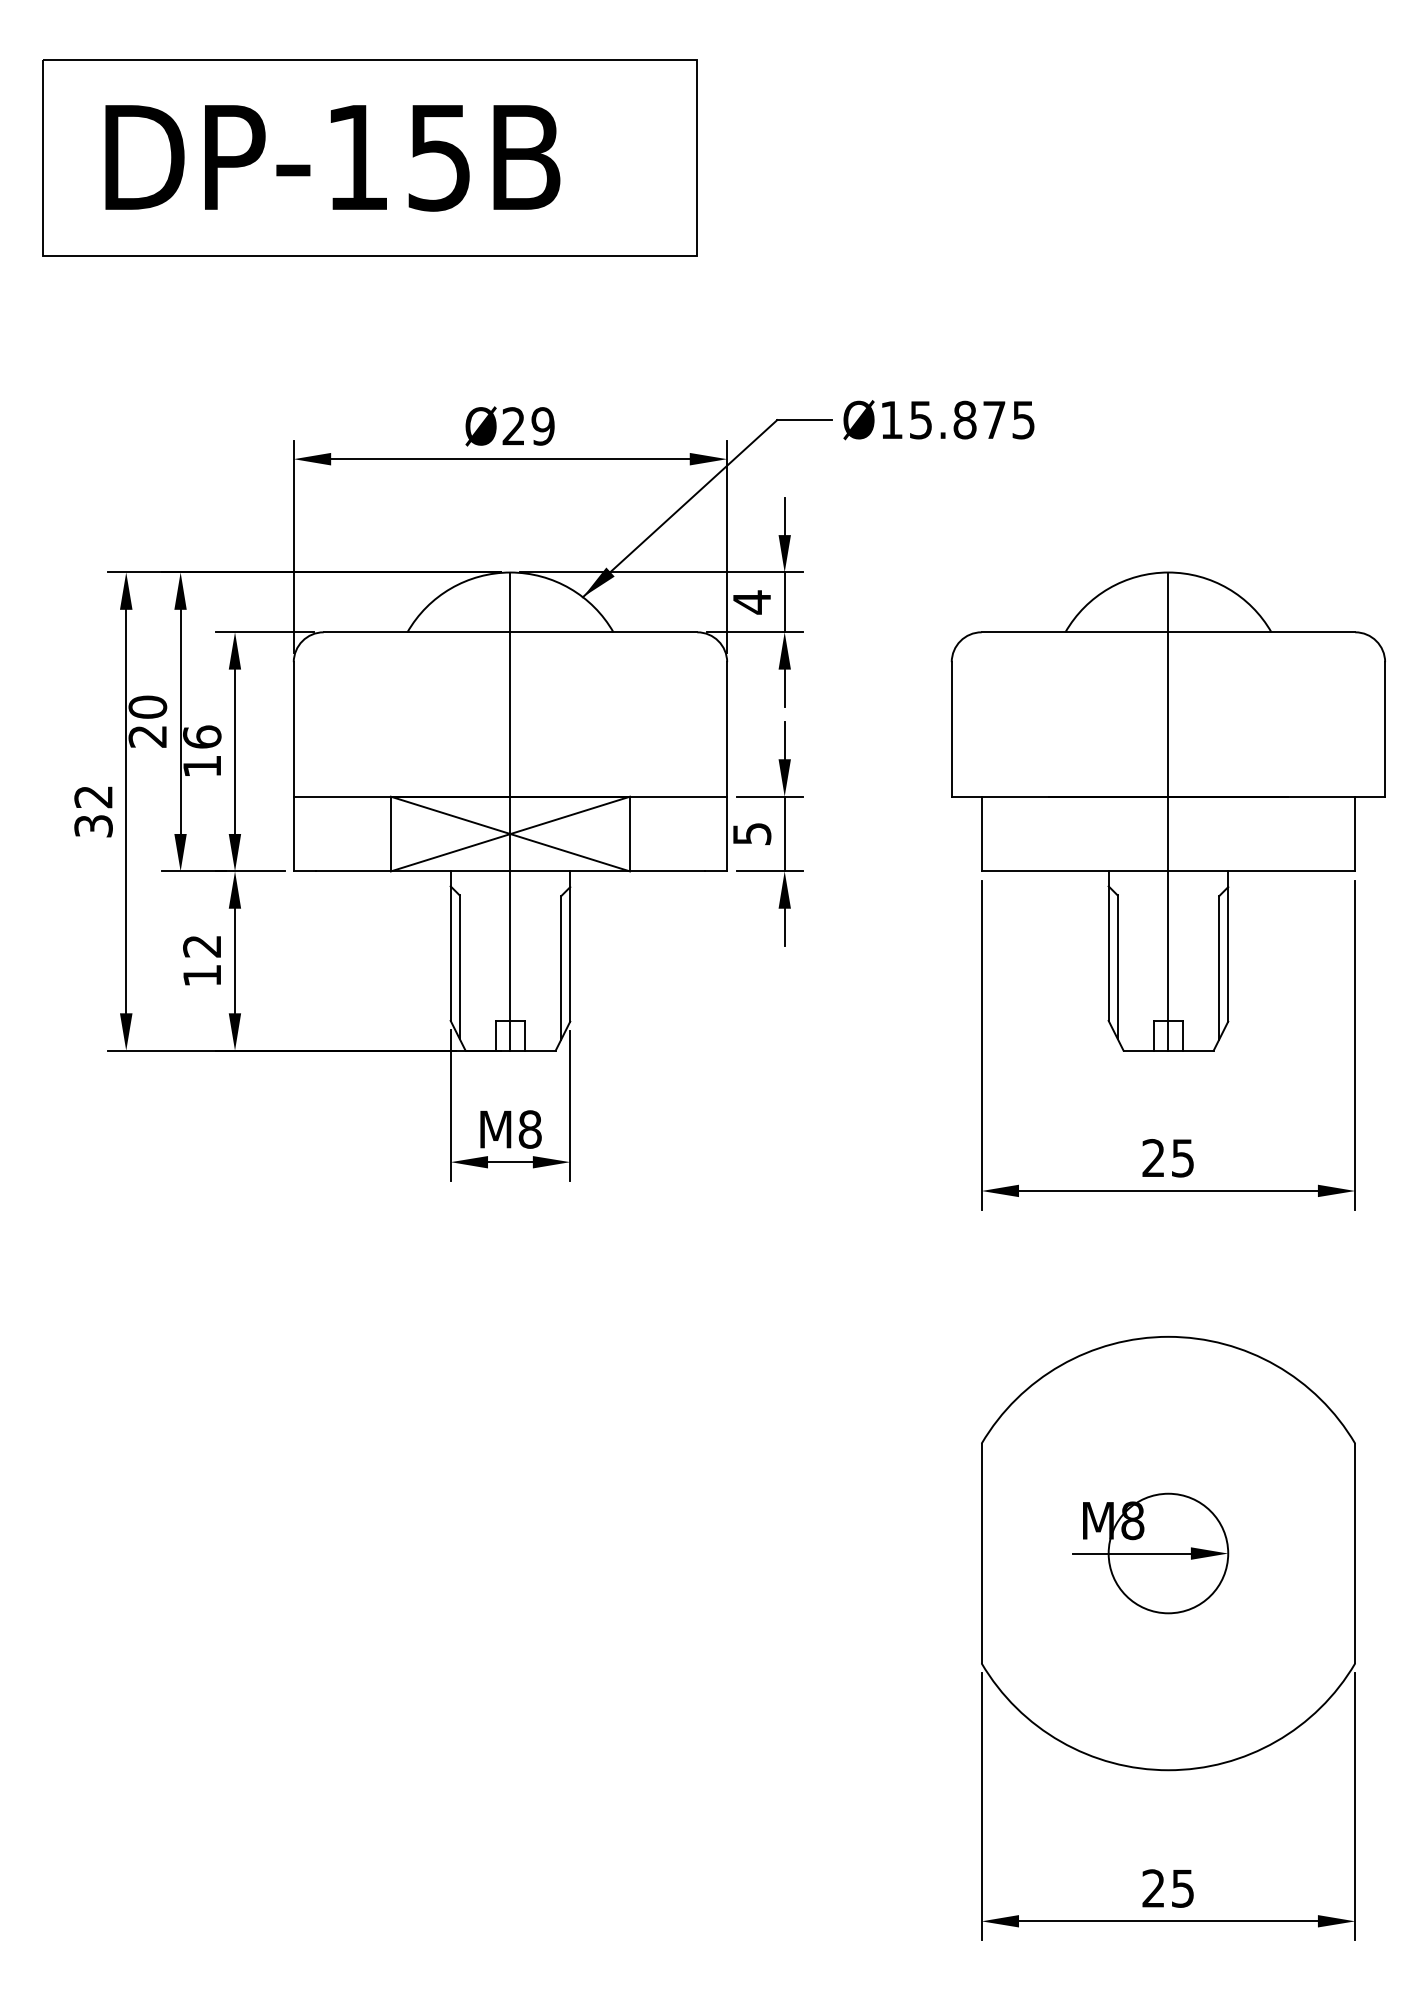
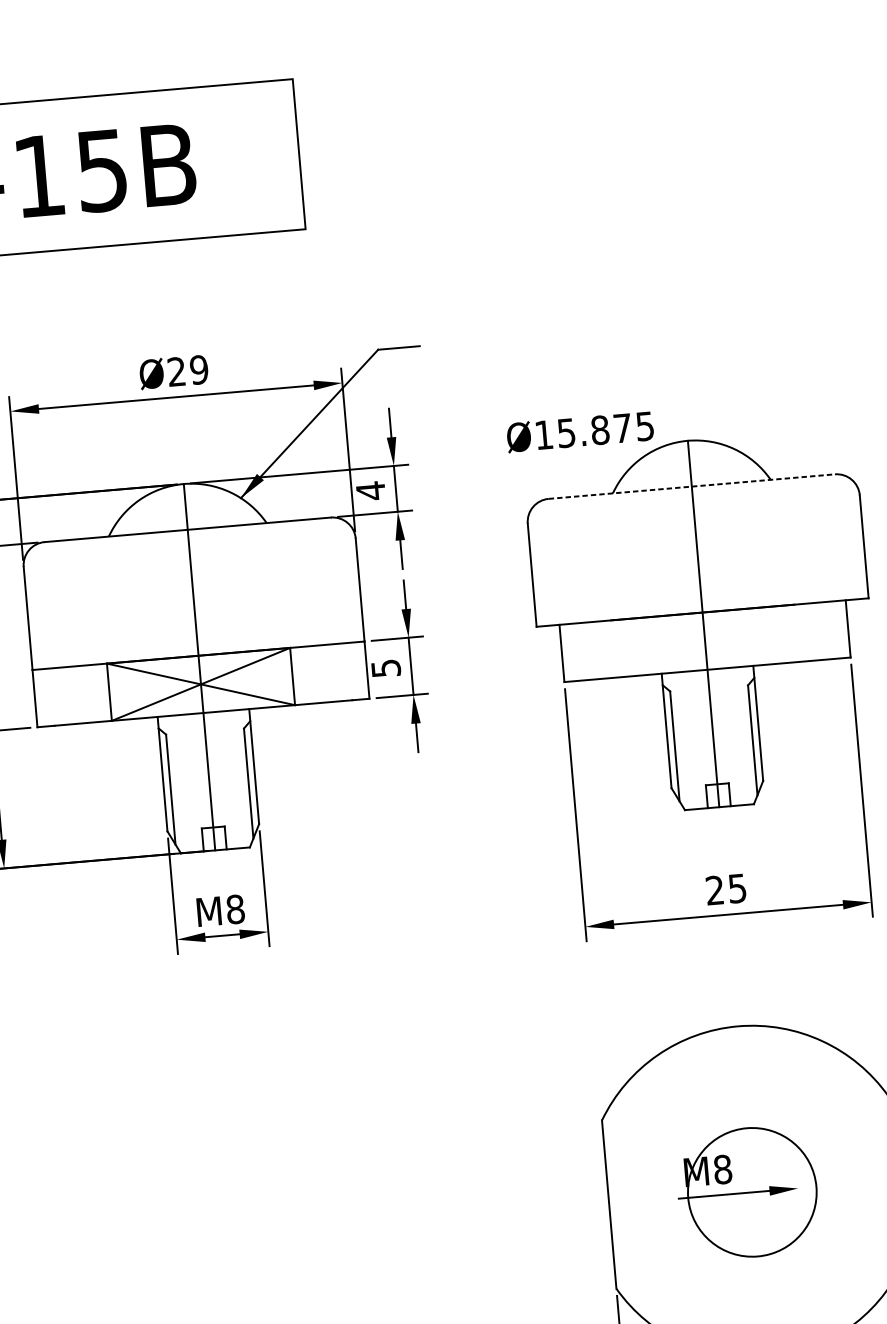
text: (938, 420) -> (579, 432), moved
line: (1168, 632) -> (691, 486), solid -> dashed
circle: (1168, 1553) -> (752, 1192), size x1.4

